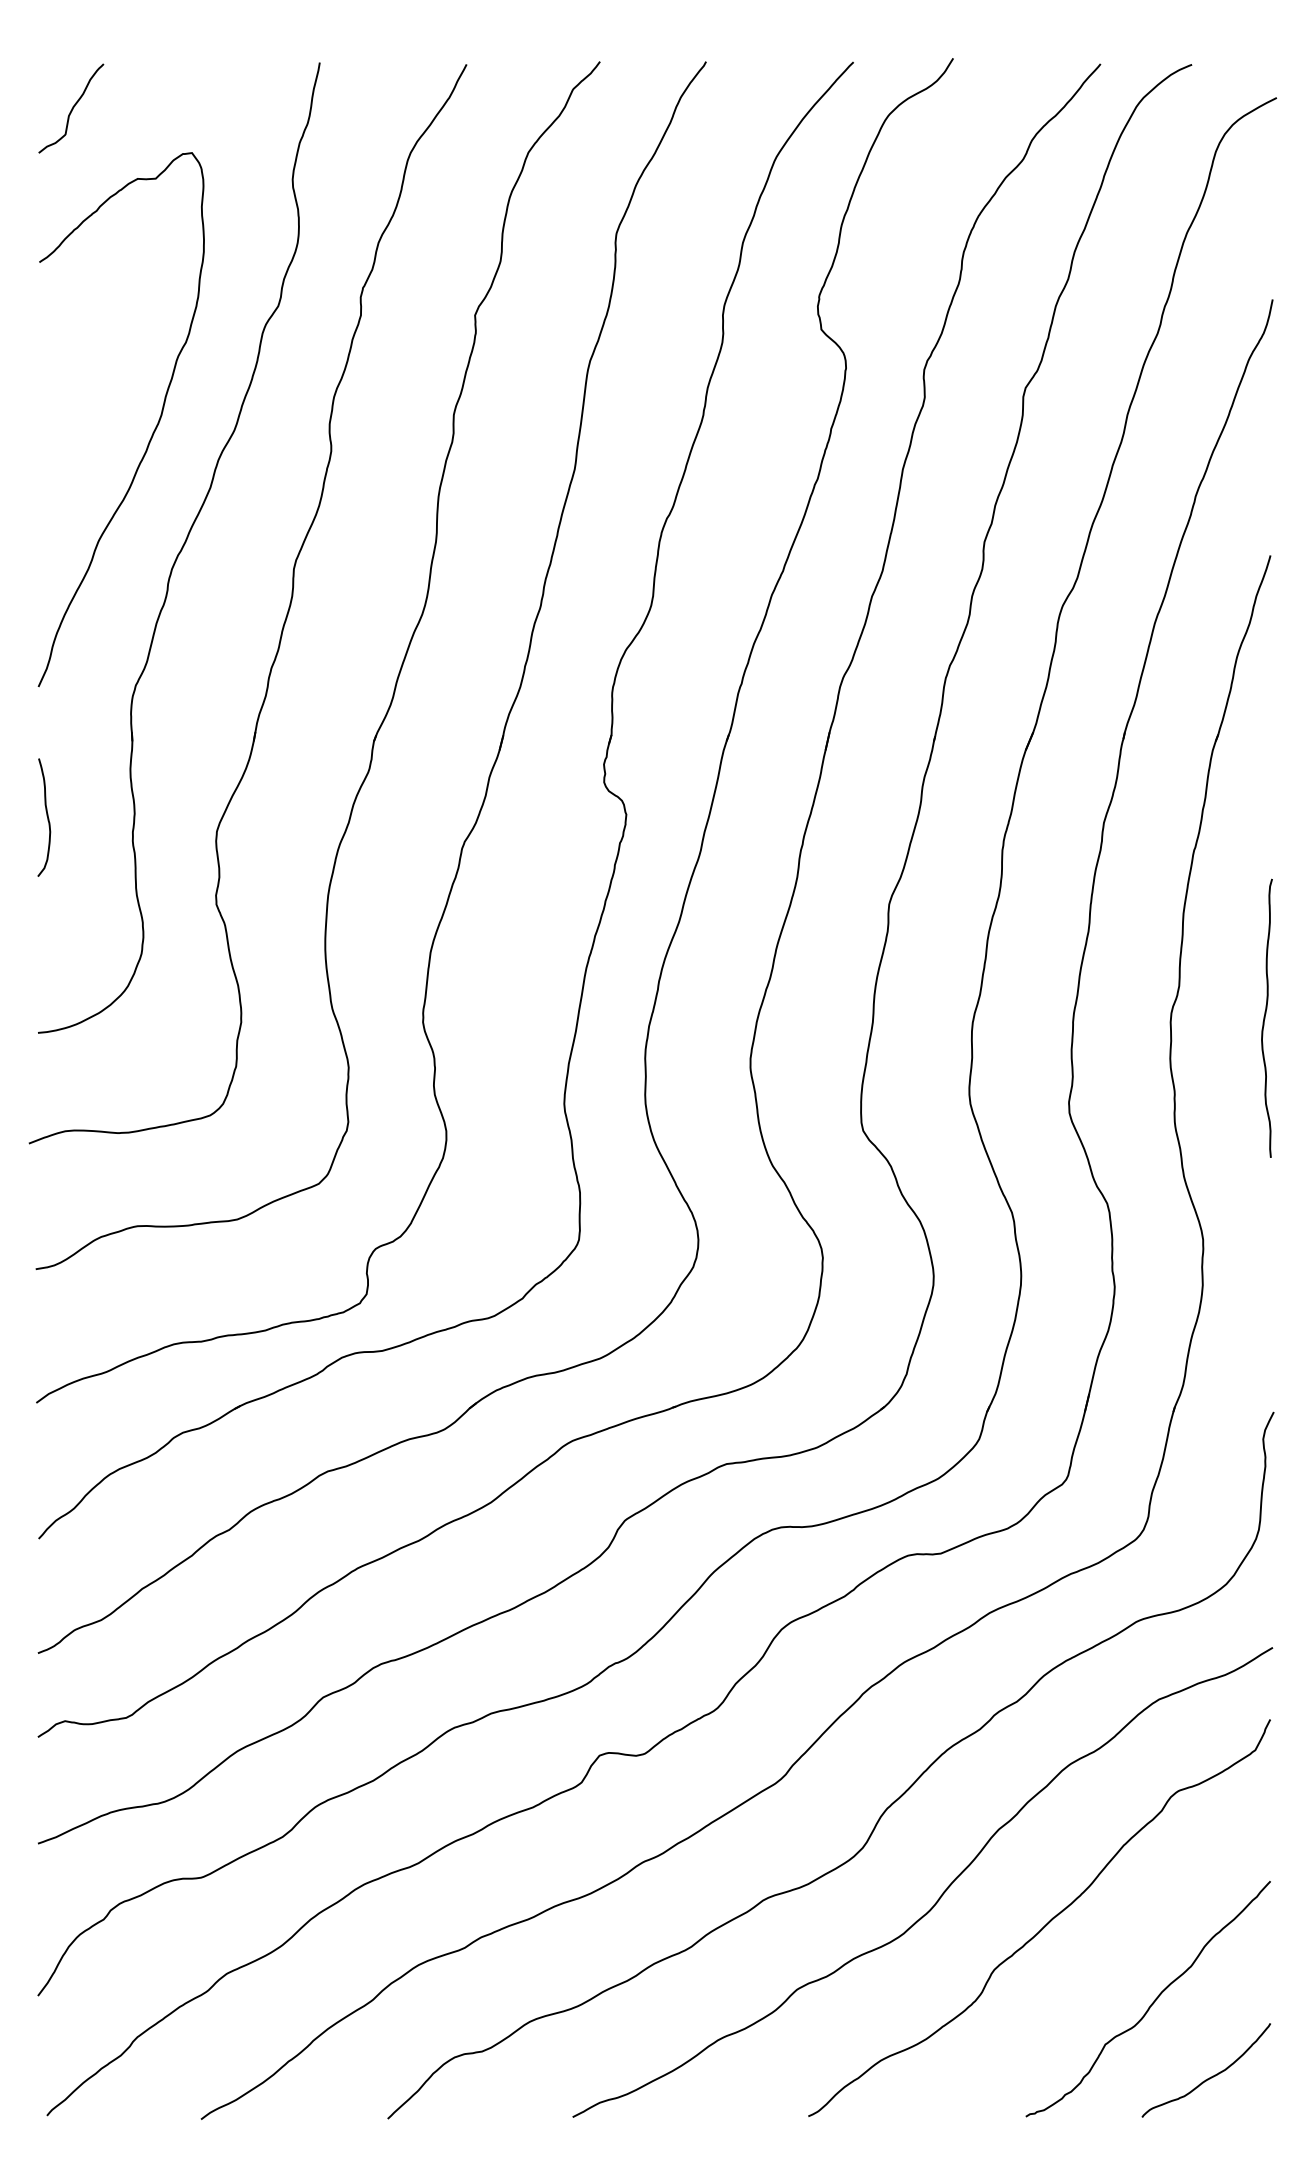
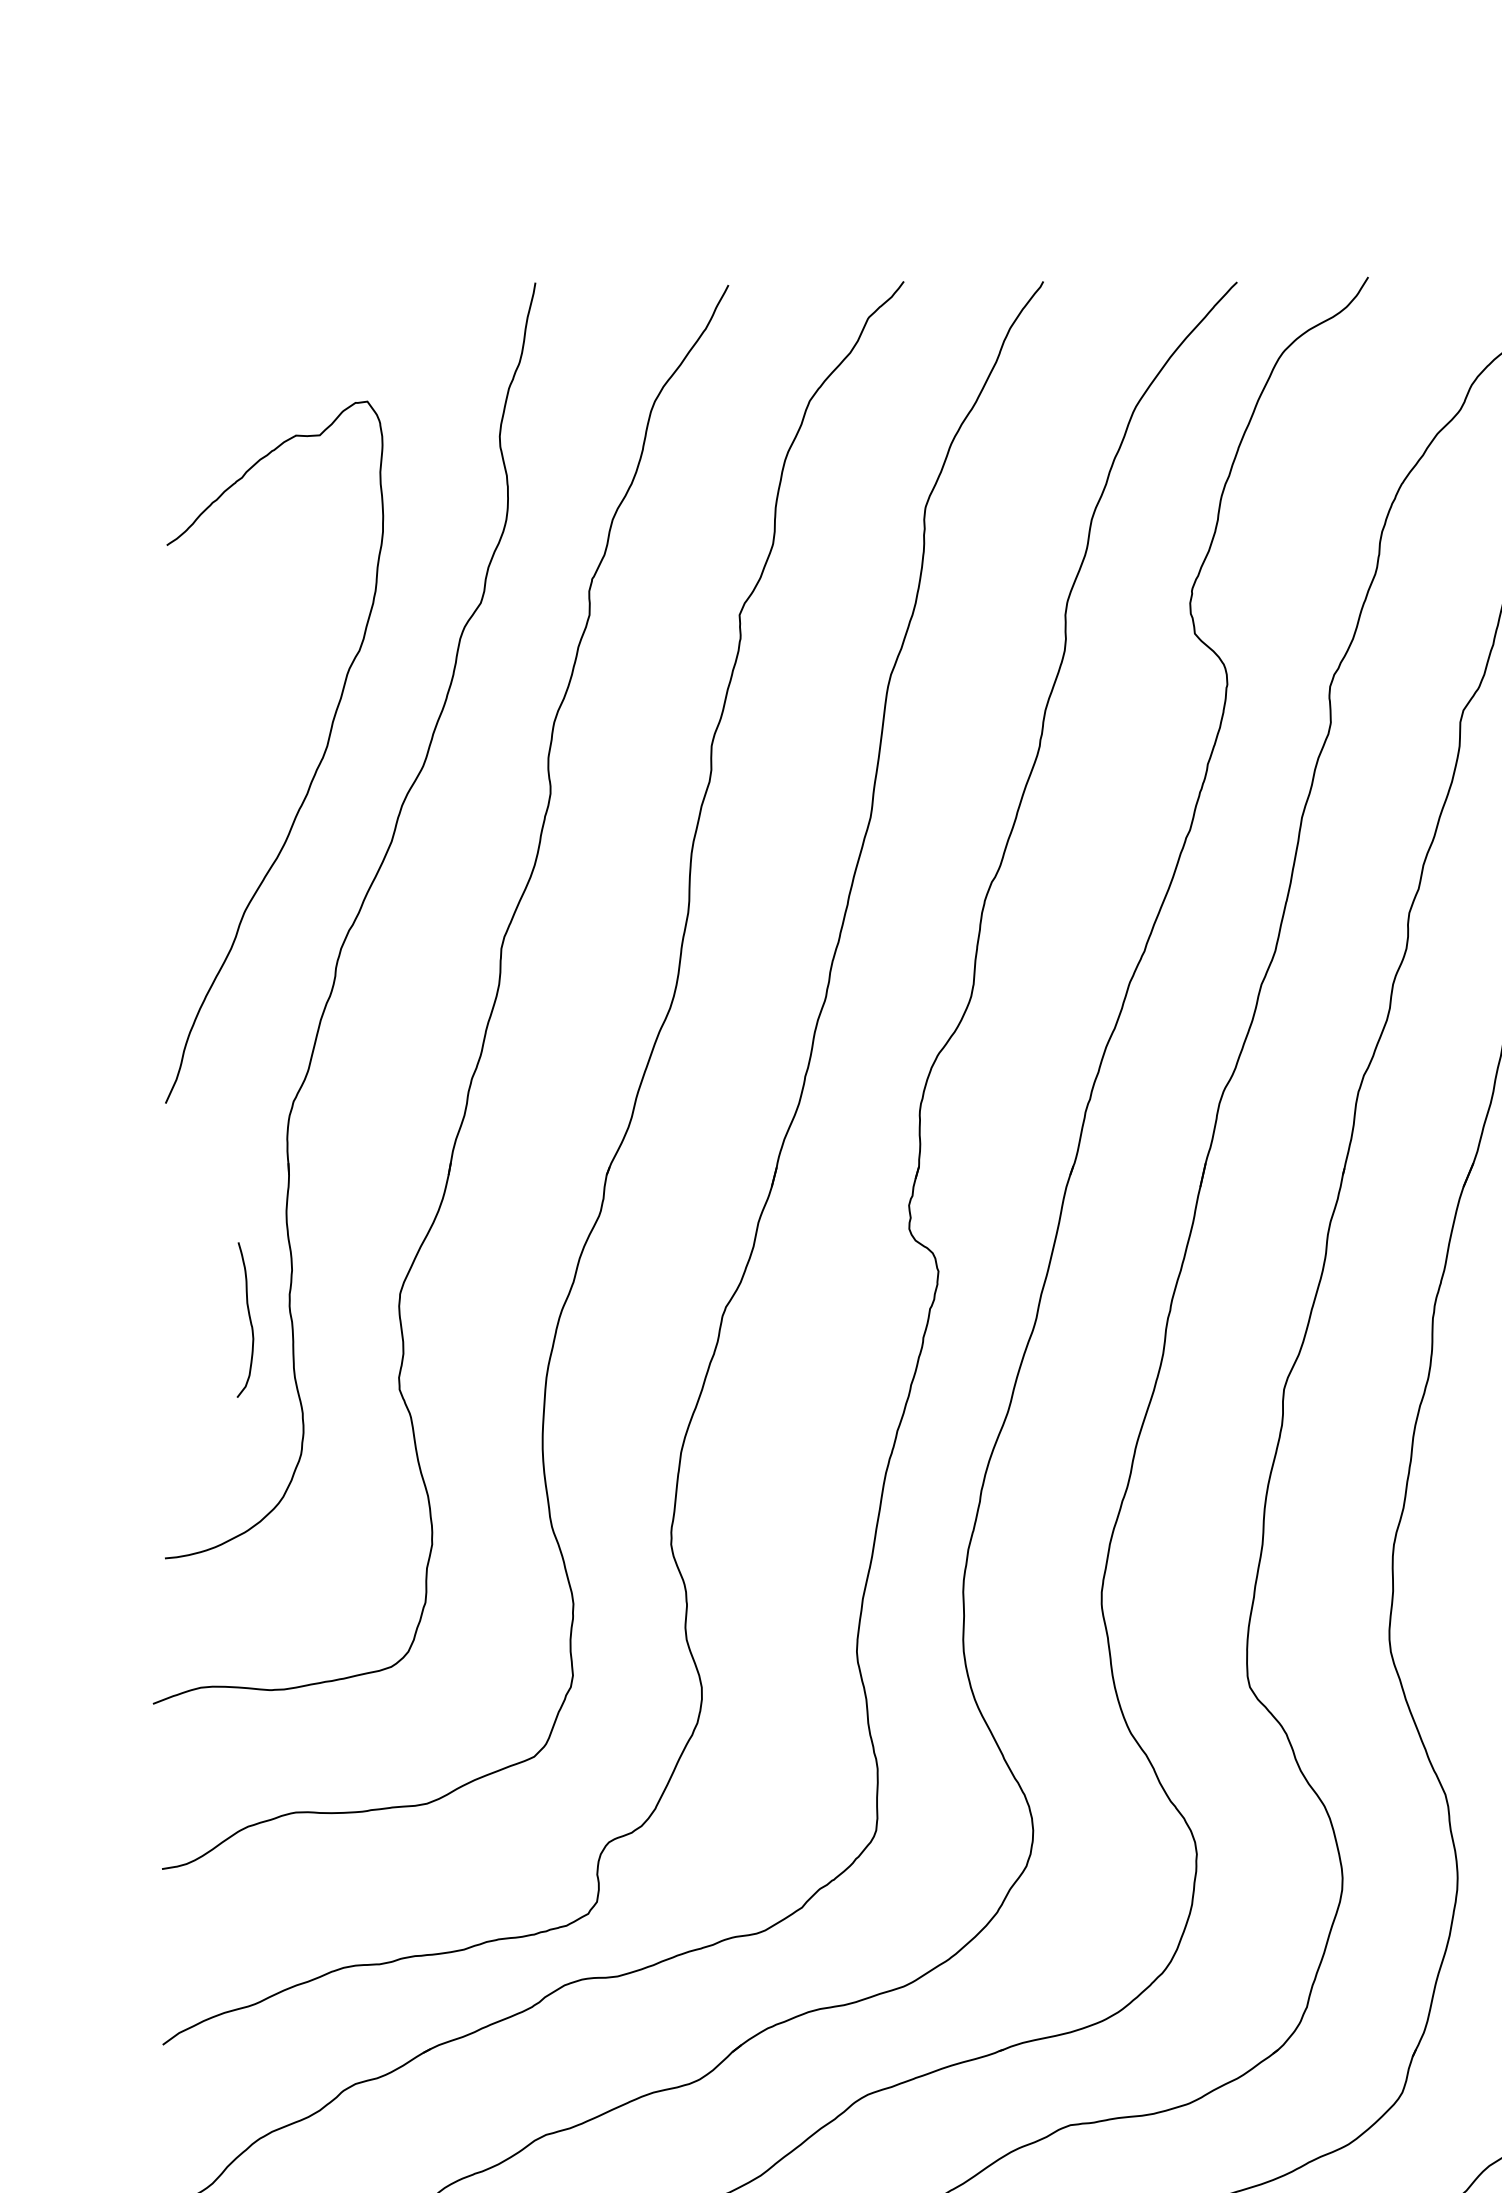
curve: (71, 108) -> (209, 343), removed
curve: (46, 816) -> (248, 1318), moved

